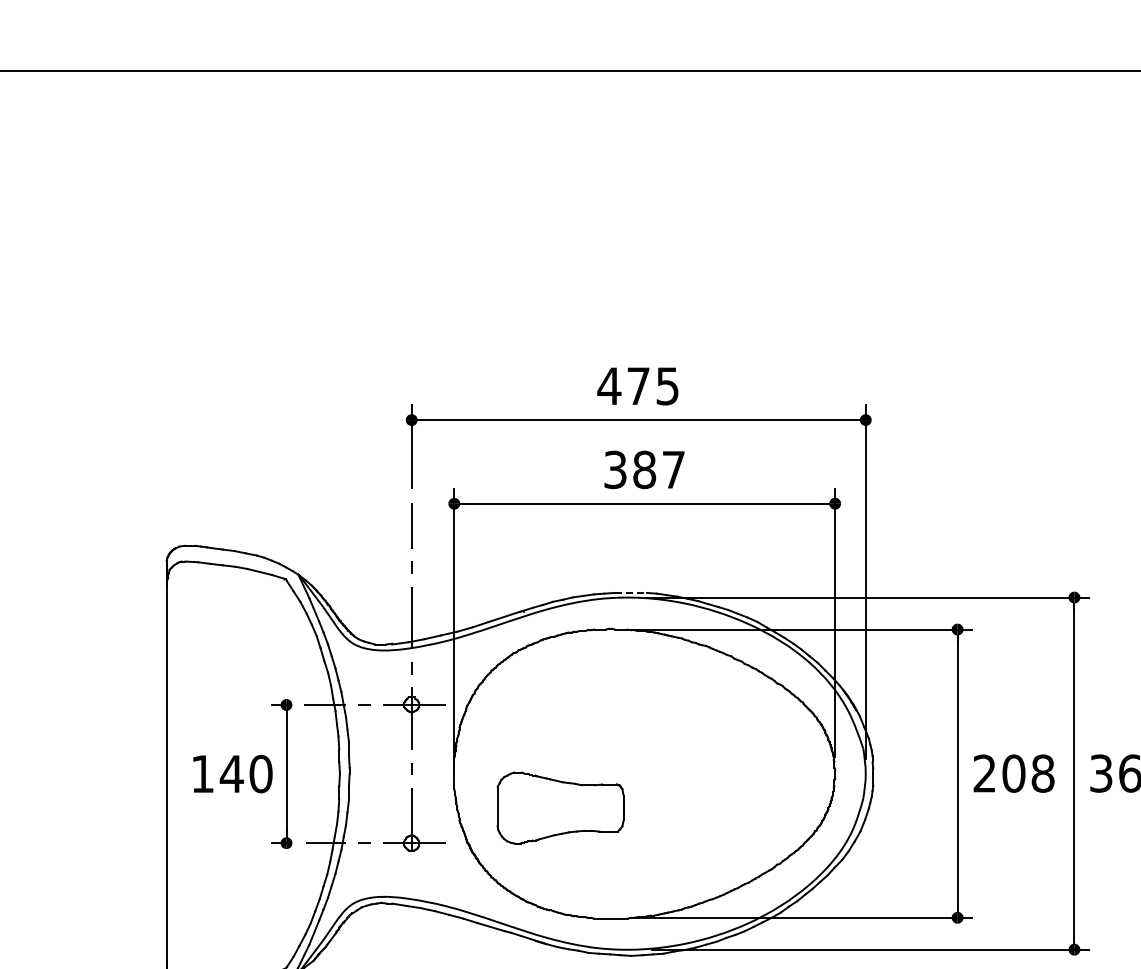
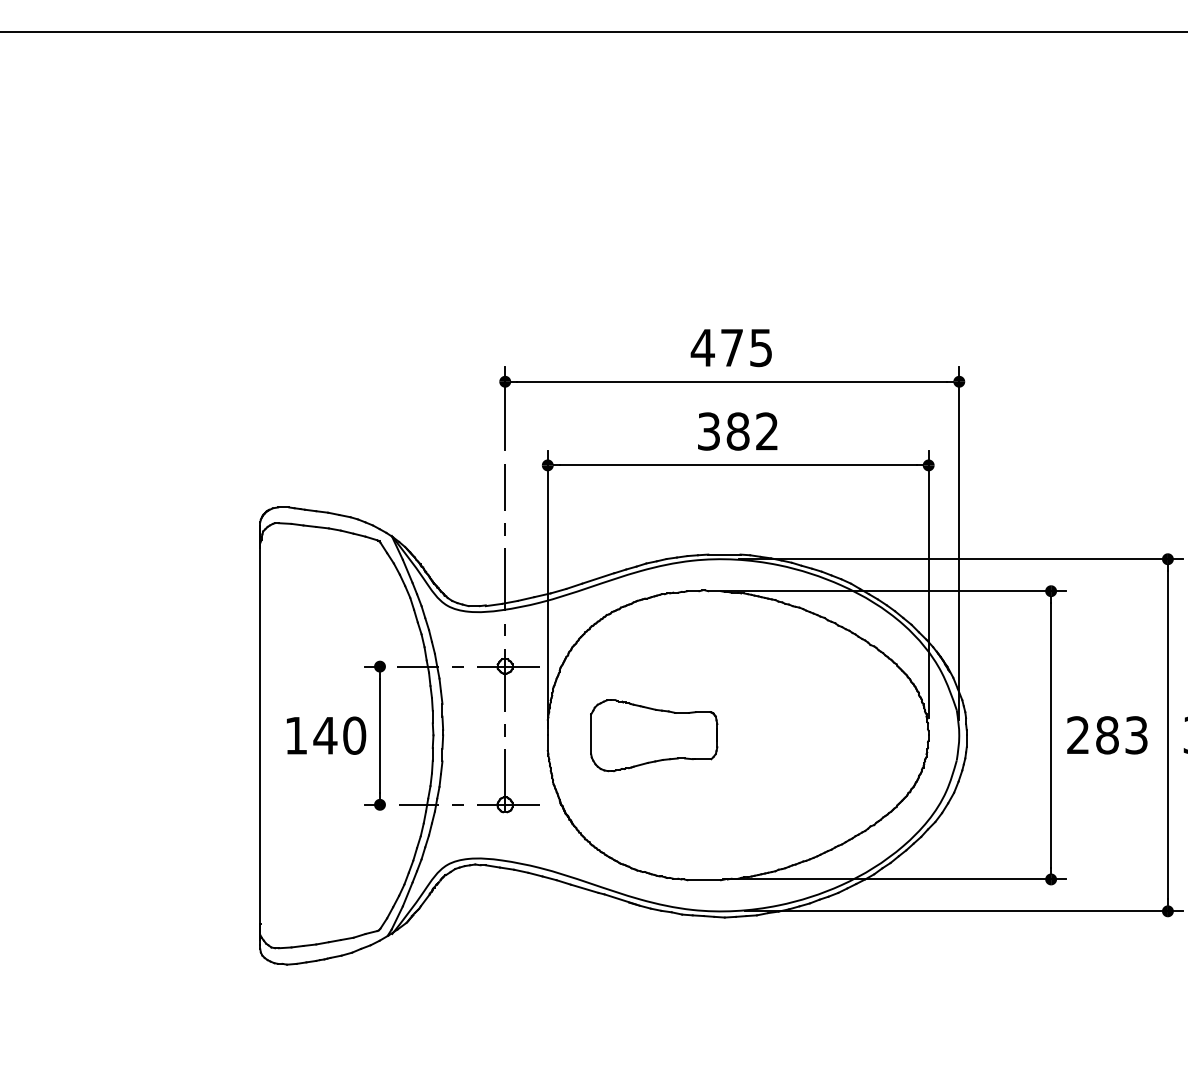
text: (672, 469) -> (766, 431), 387 -> 382
line: (630, 592) -> (724, 554), dashed -> solid
text: (1028, 773) -> (1122, 735), 208 -> 283
part: (560, 807) -> (654, 735), moved

